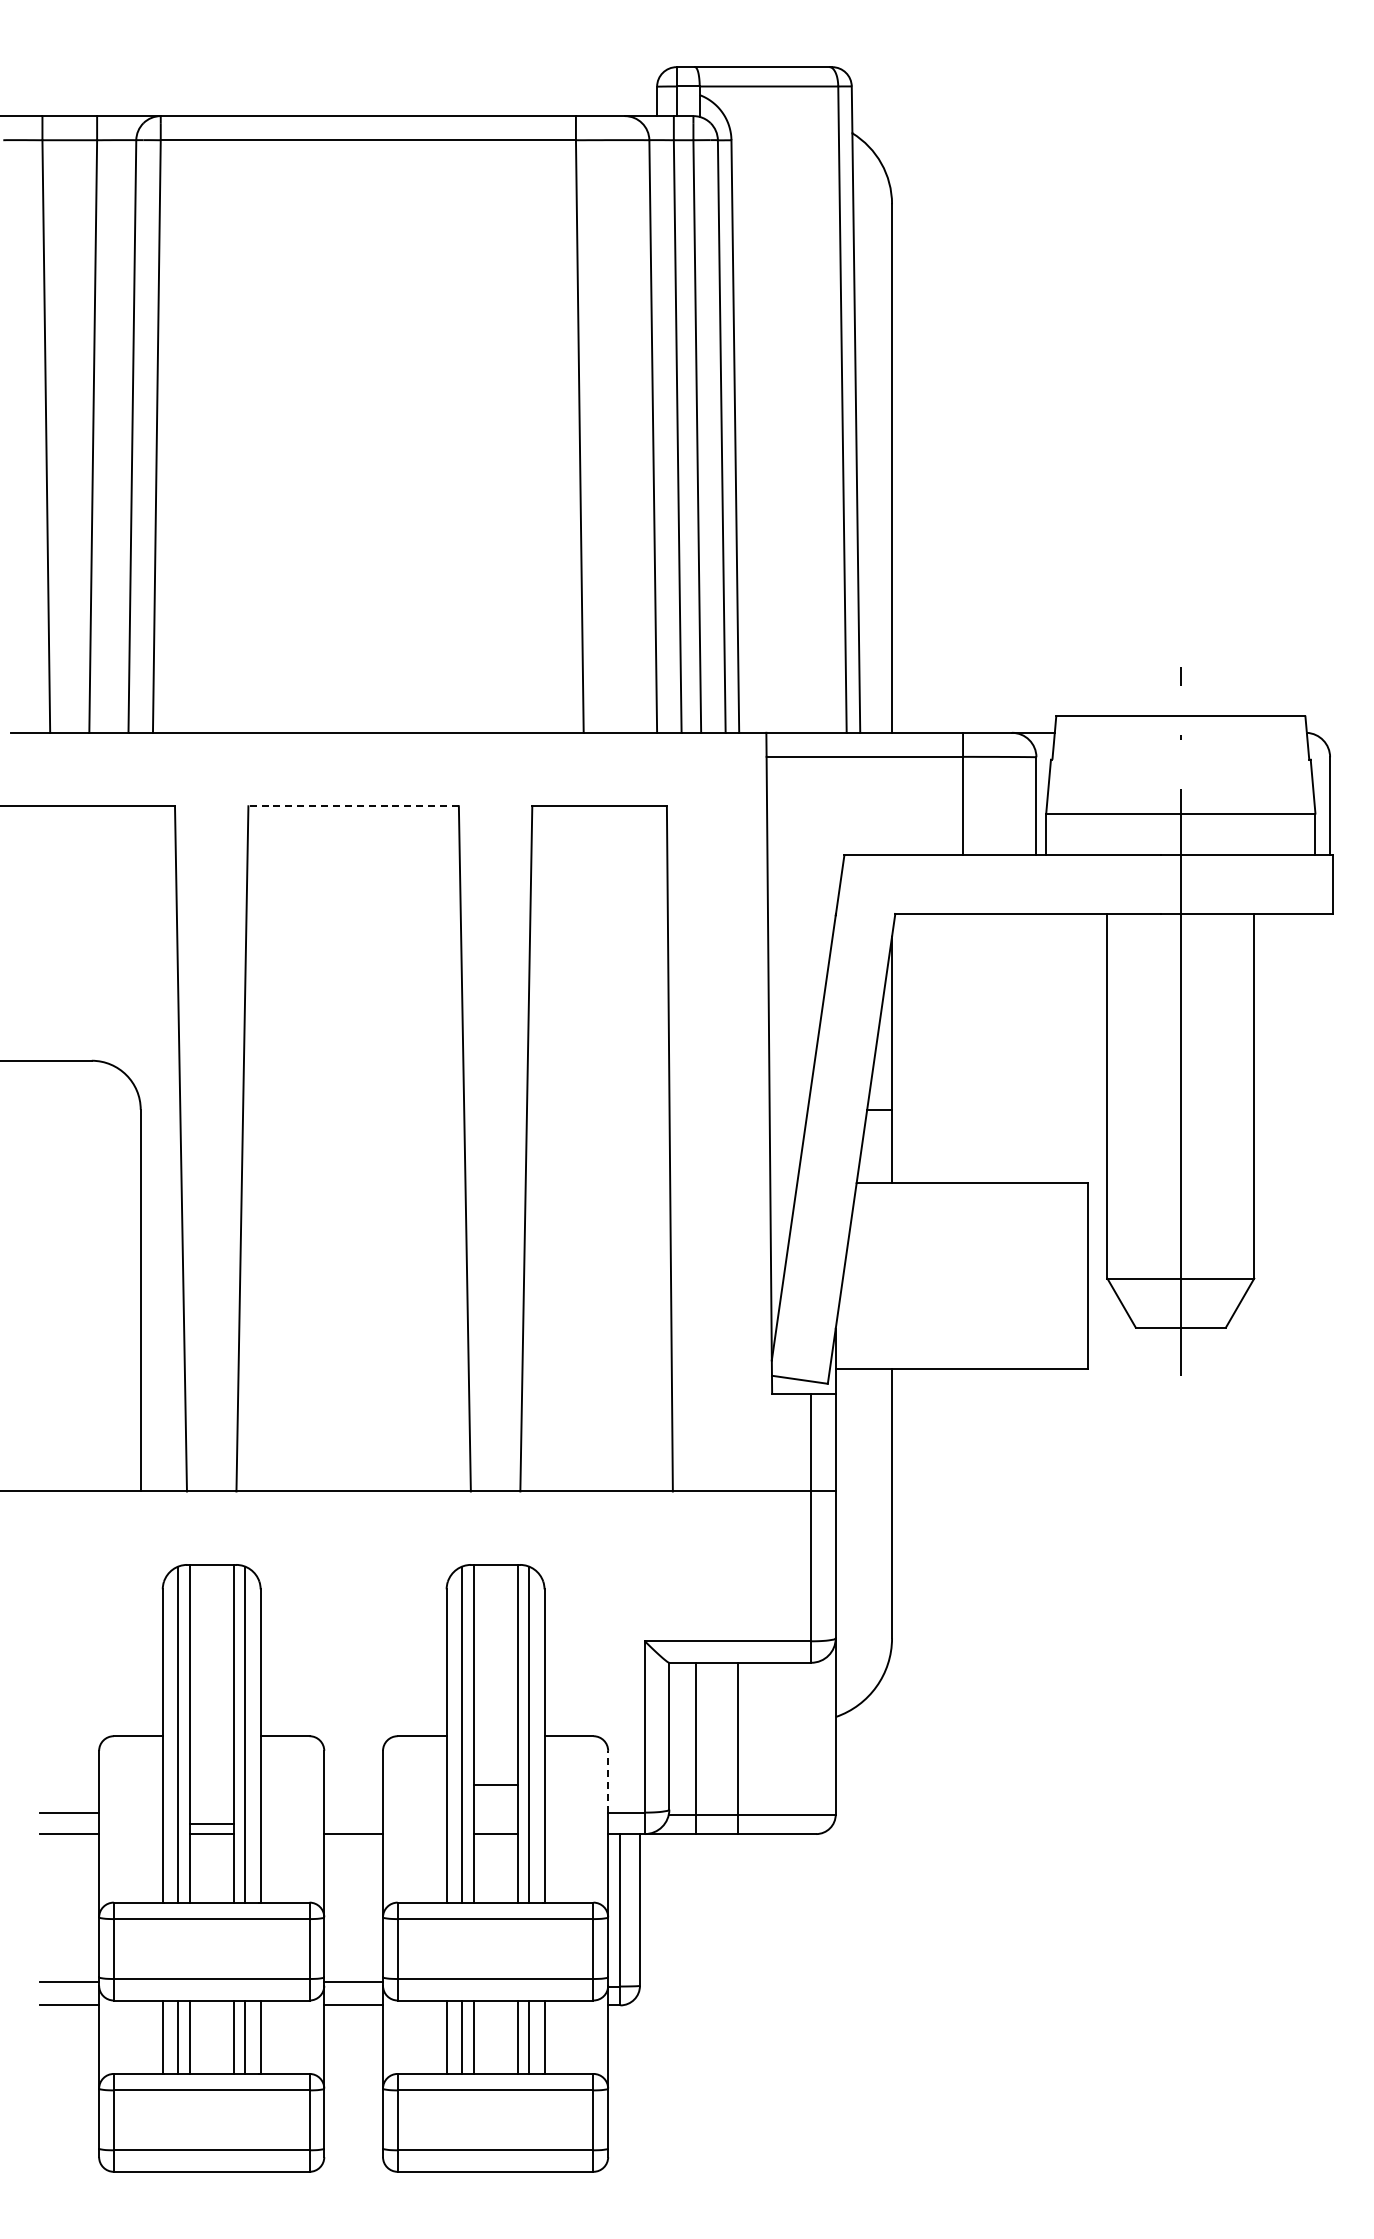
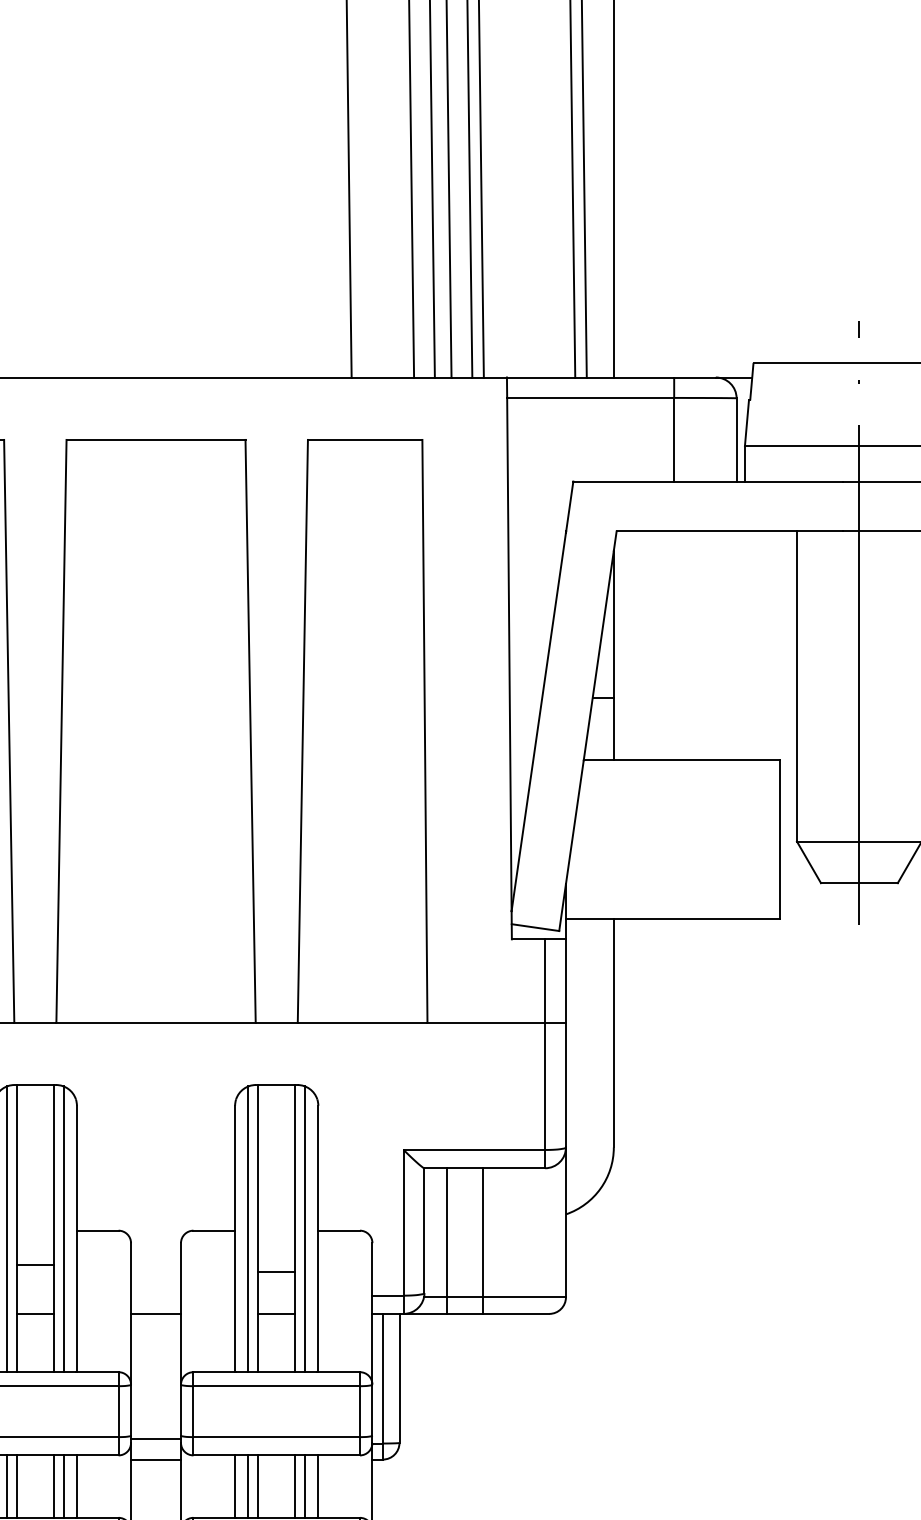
line: (353, 806) -> (155, 440), dashed -> solid
line: (608, 1781) -> (372, 1269), dashed -> solid
line: (211, 1823) -> (35, 1264), moved

